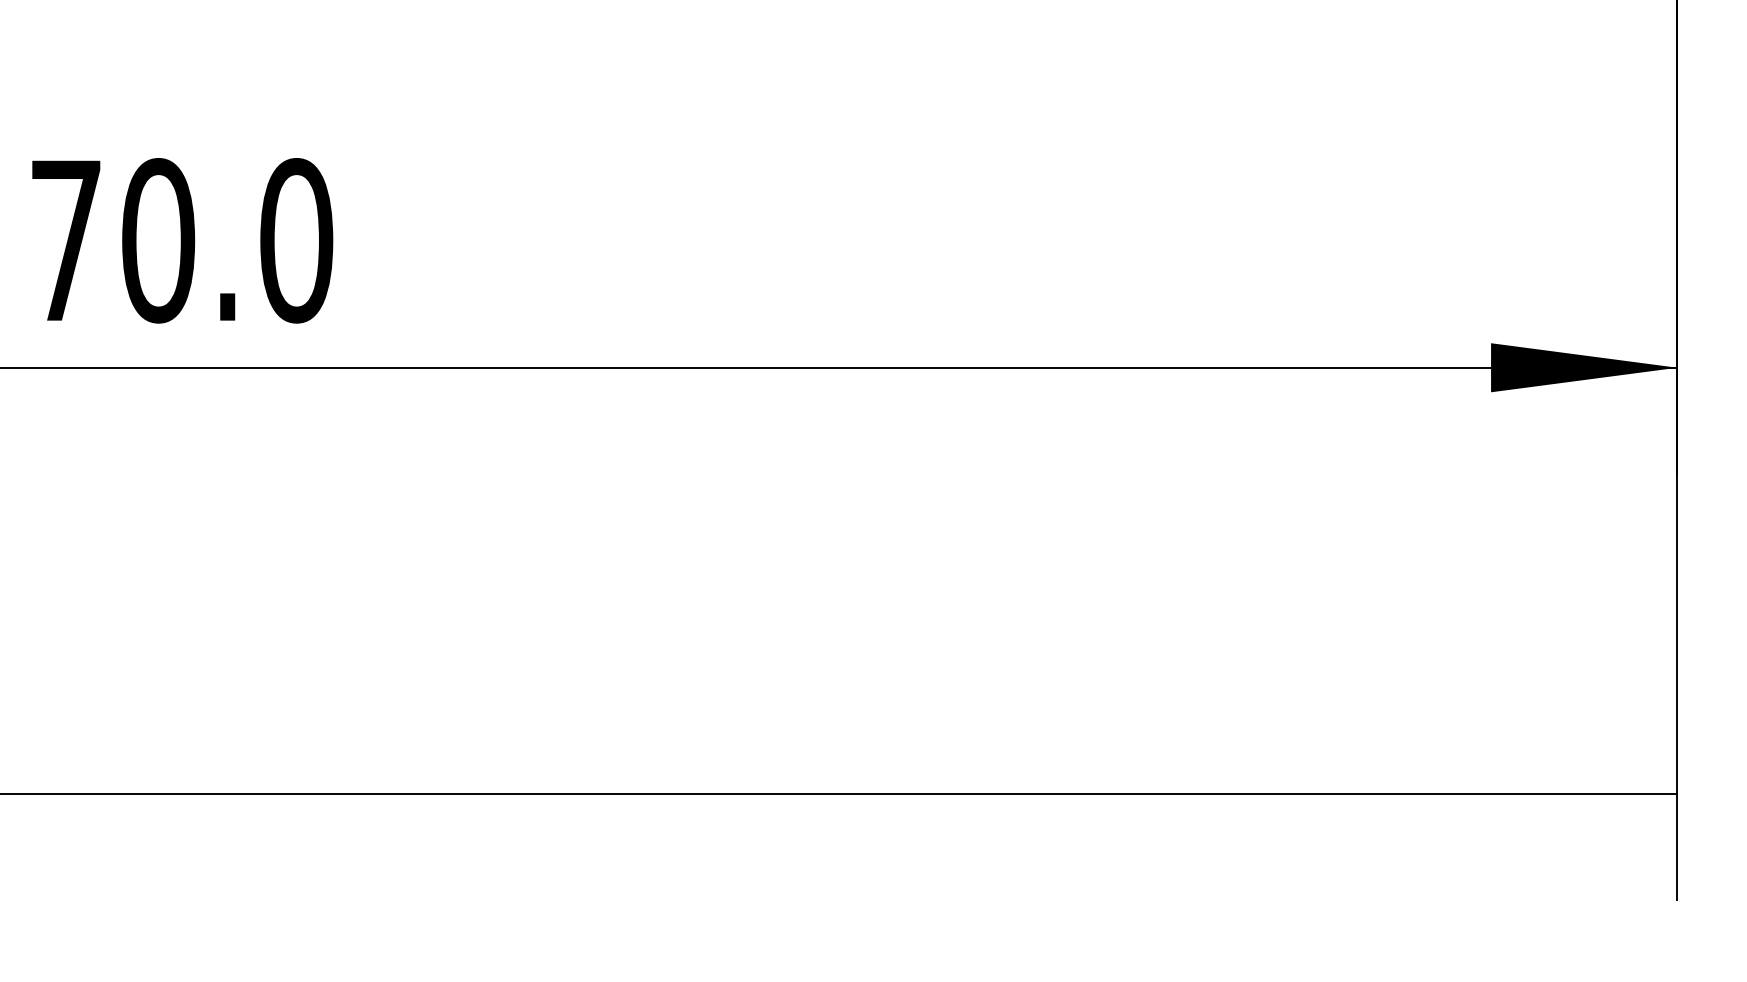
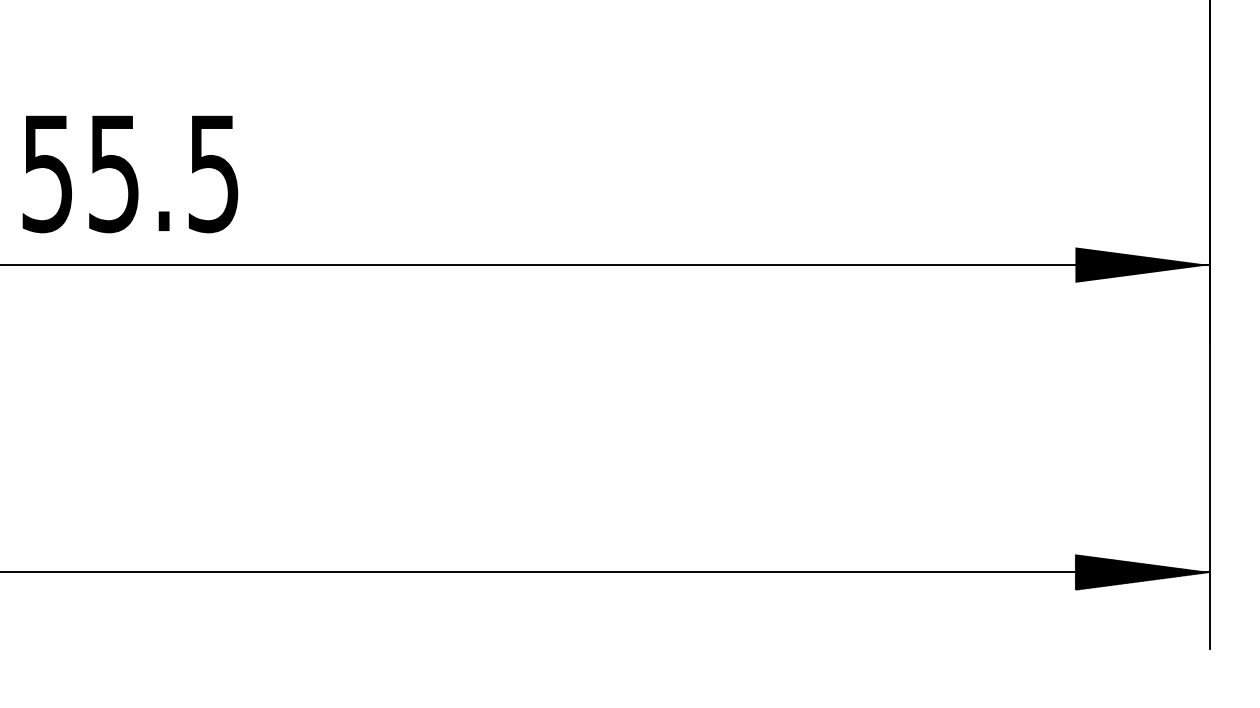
text: (182, 240) -> (131, 173), 70.0 -> 55.5
hatch: (1583, 793) -> (1142, 572), added

